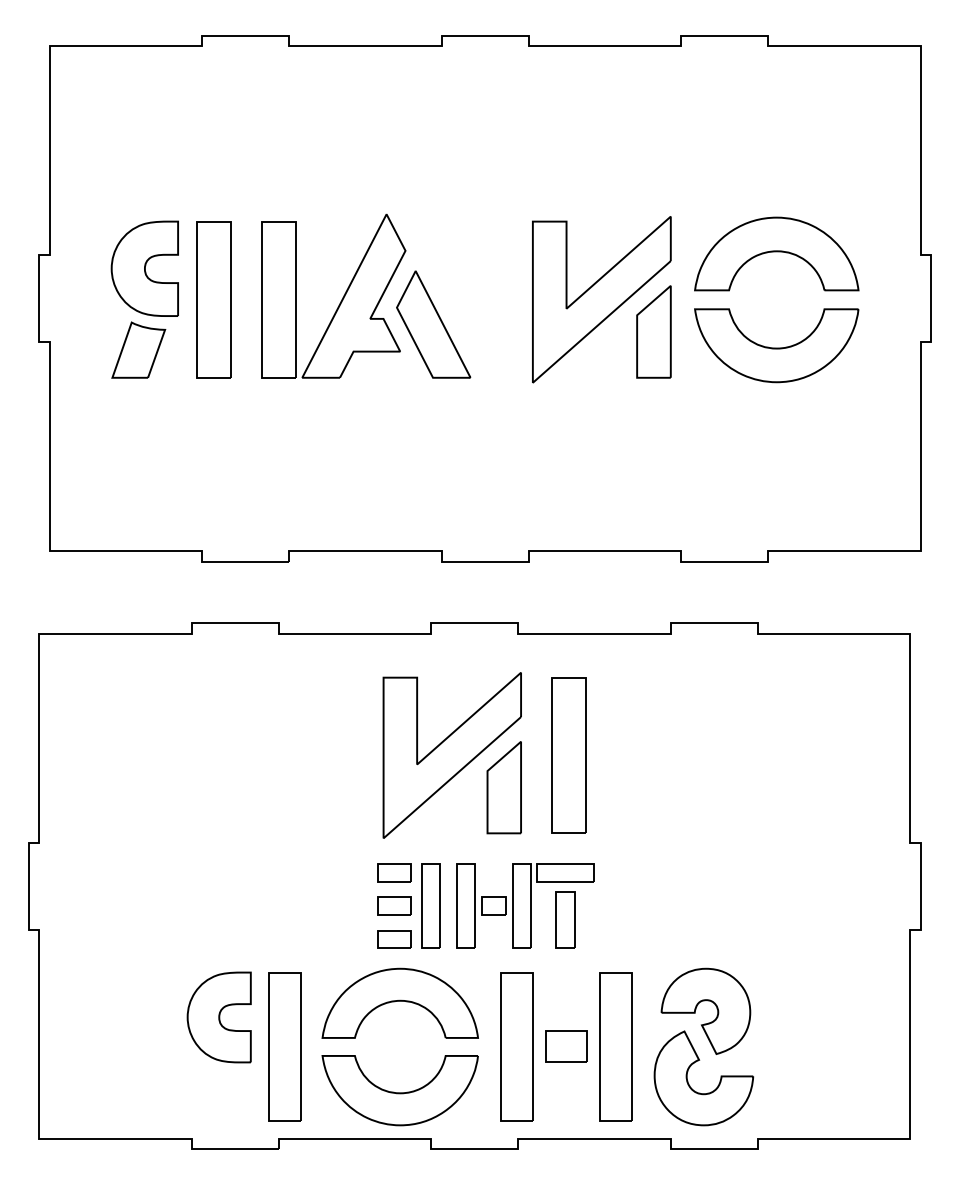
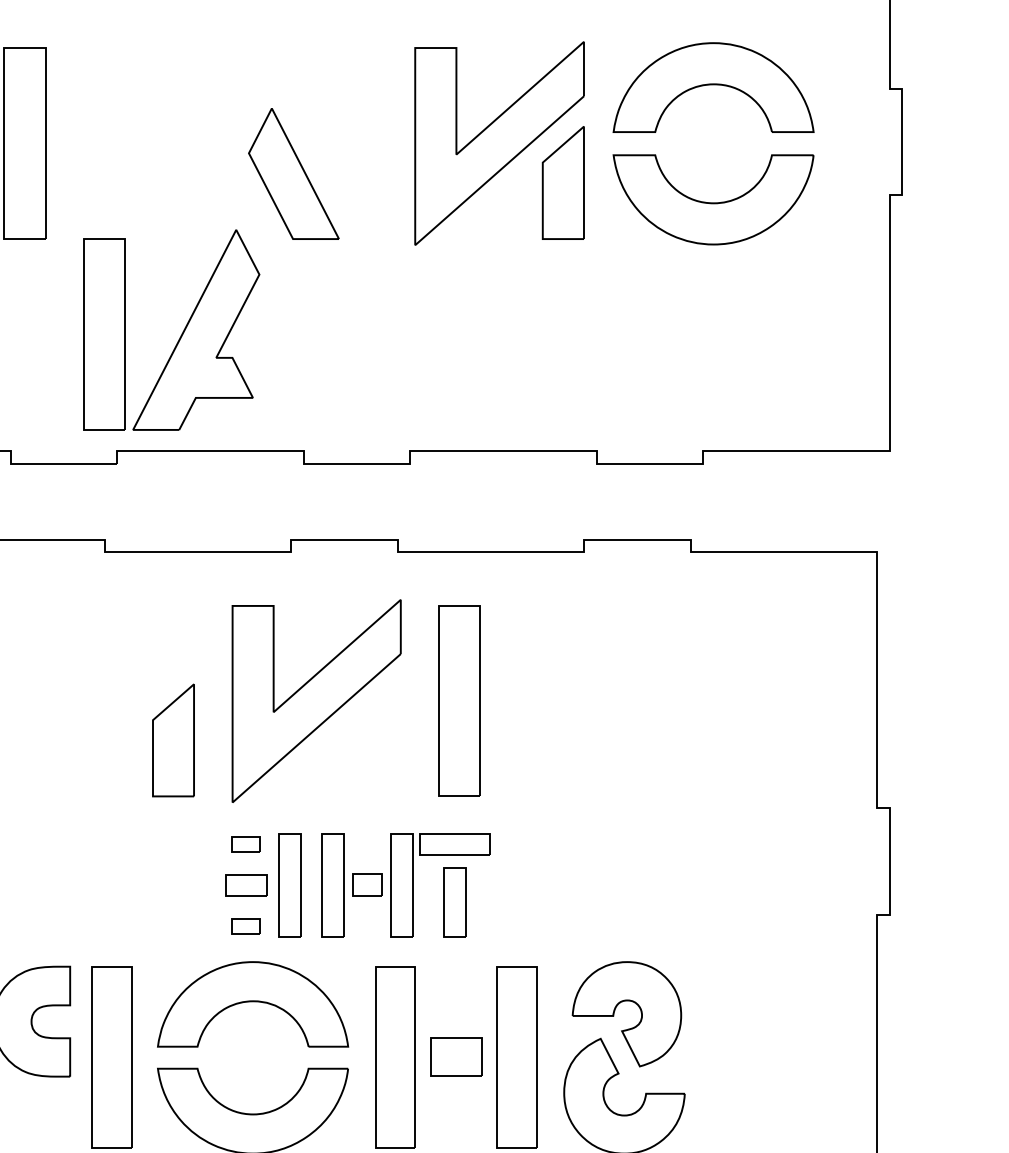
part: (341, 299) -> (181, 334), moved
part: (503, 787) -> (172, 740), moved
part: (394, 872) -> (245, 844), size x0.7
part: (394, 939) -> (245, 926), size x0.7

